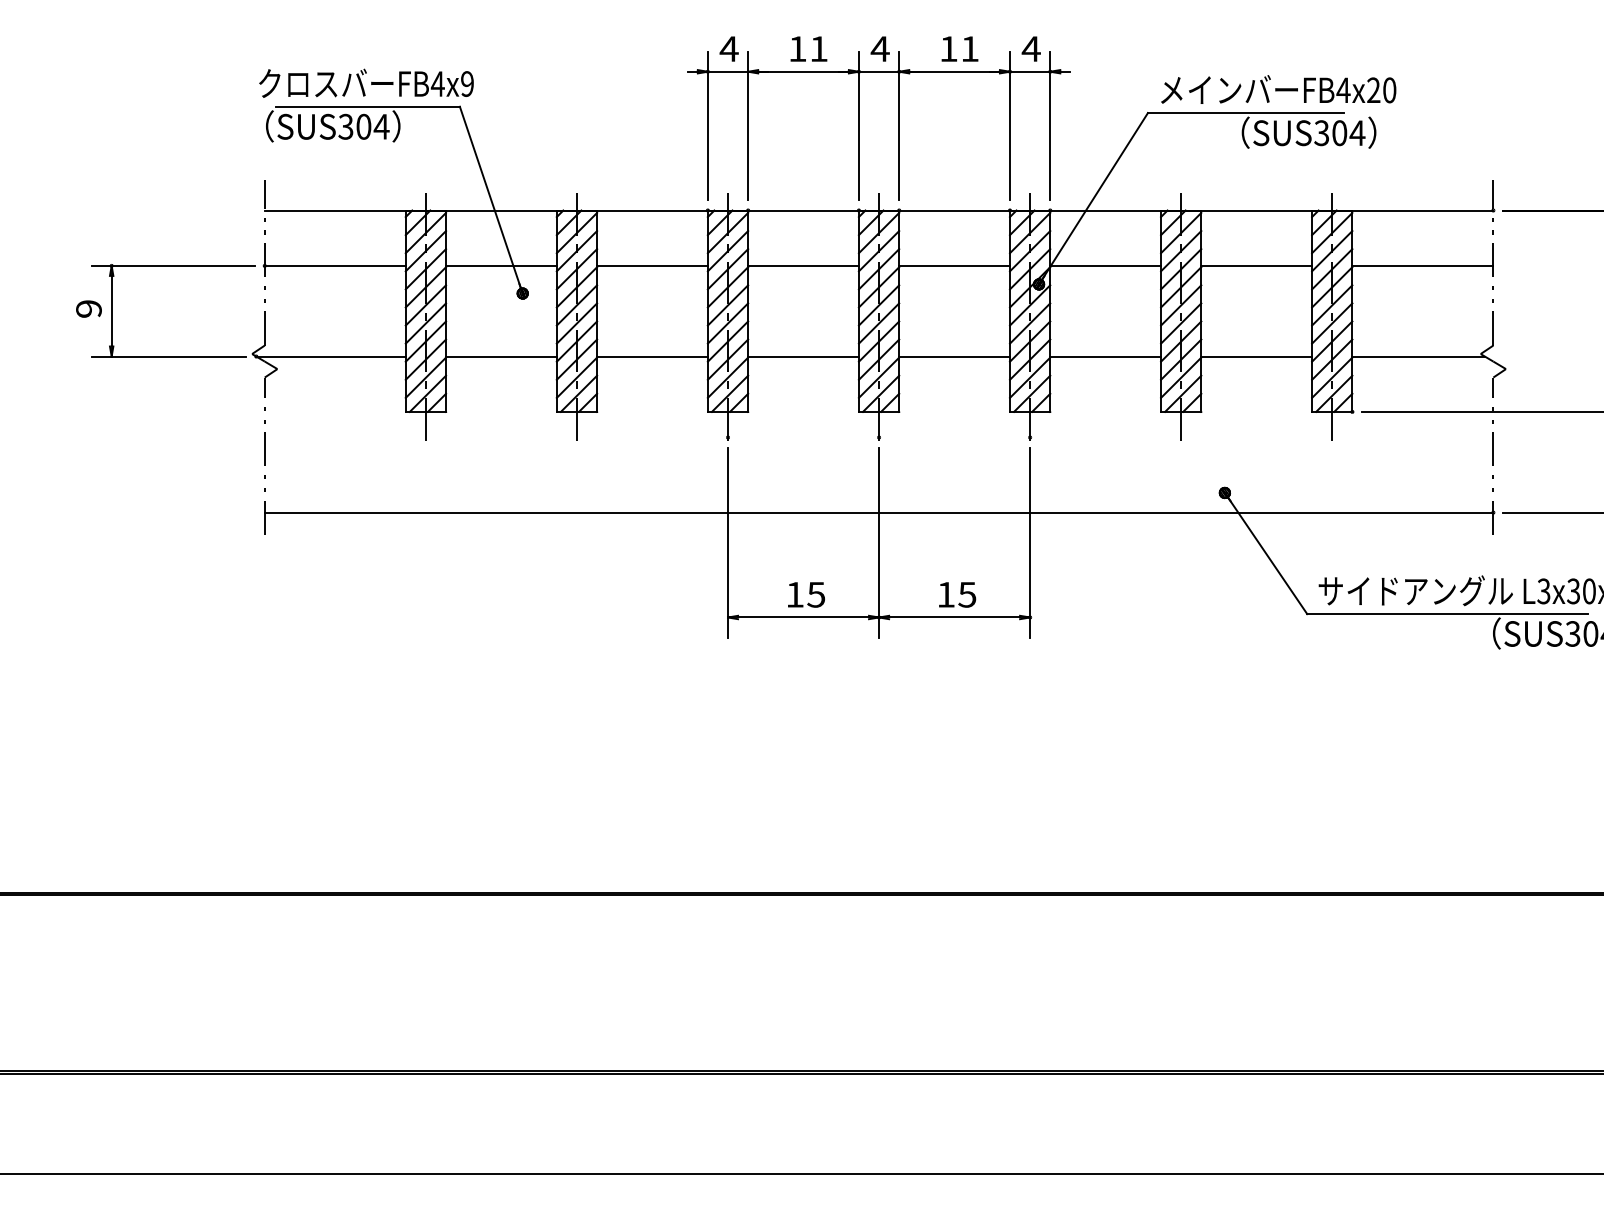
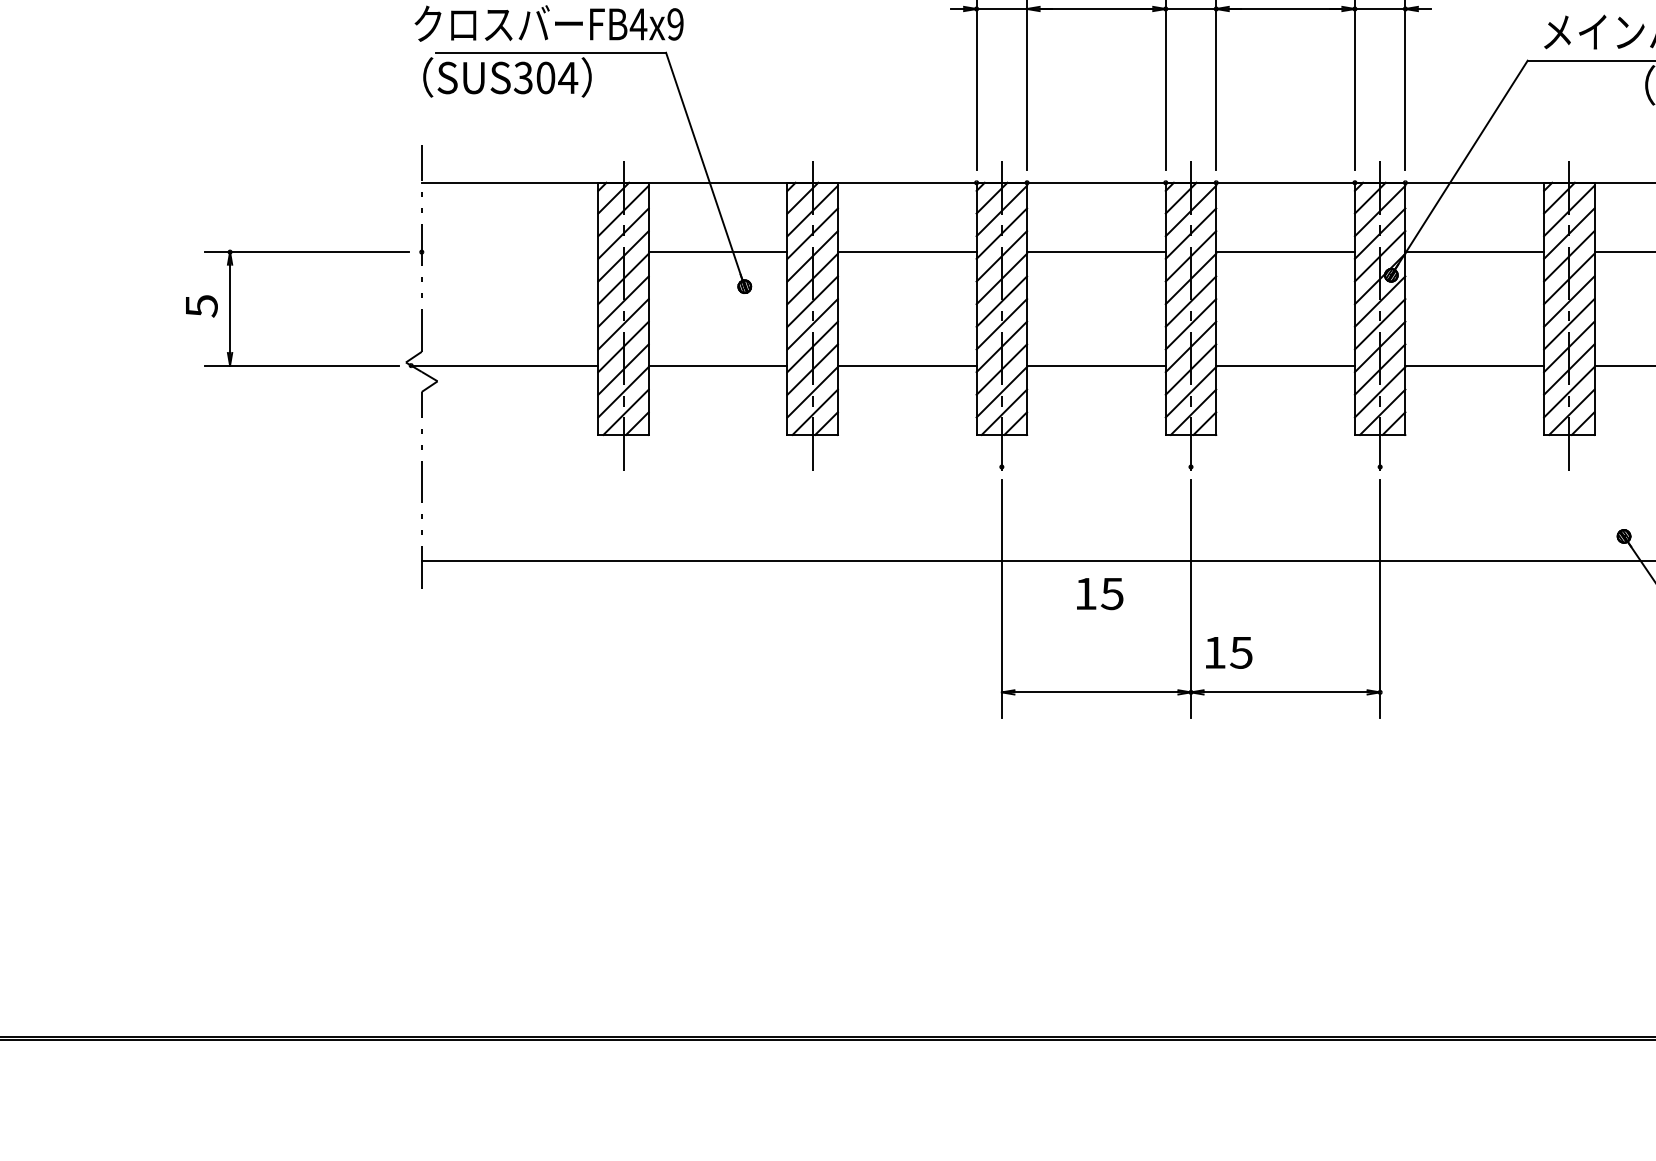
line: (334, 265) -> (509, 251), removed
text: (88, 309) -> (201, 306), 9 -> 5
text: (806, 594) -> (1100, 593), moved
text: (957, 594) -> (1229, 652), moved

